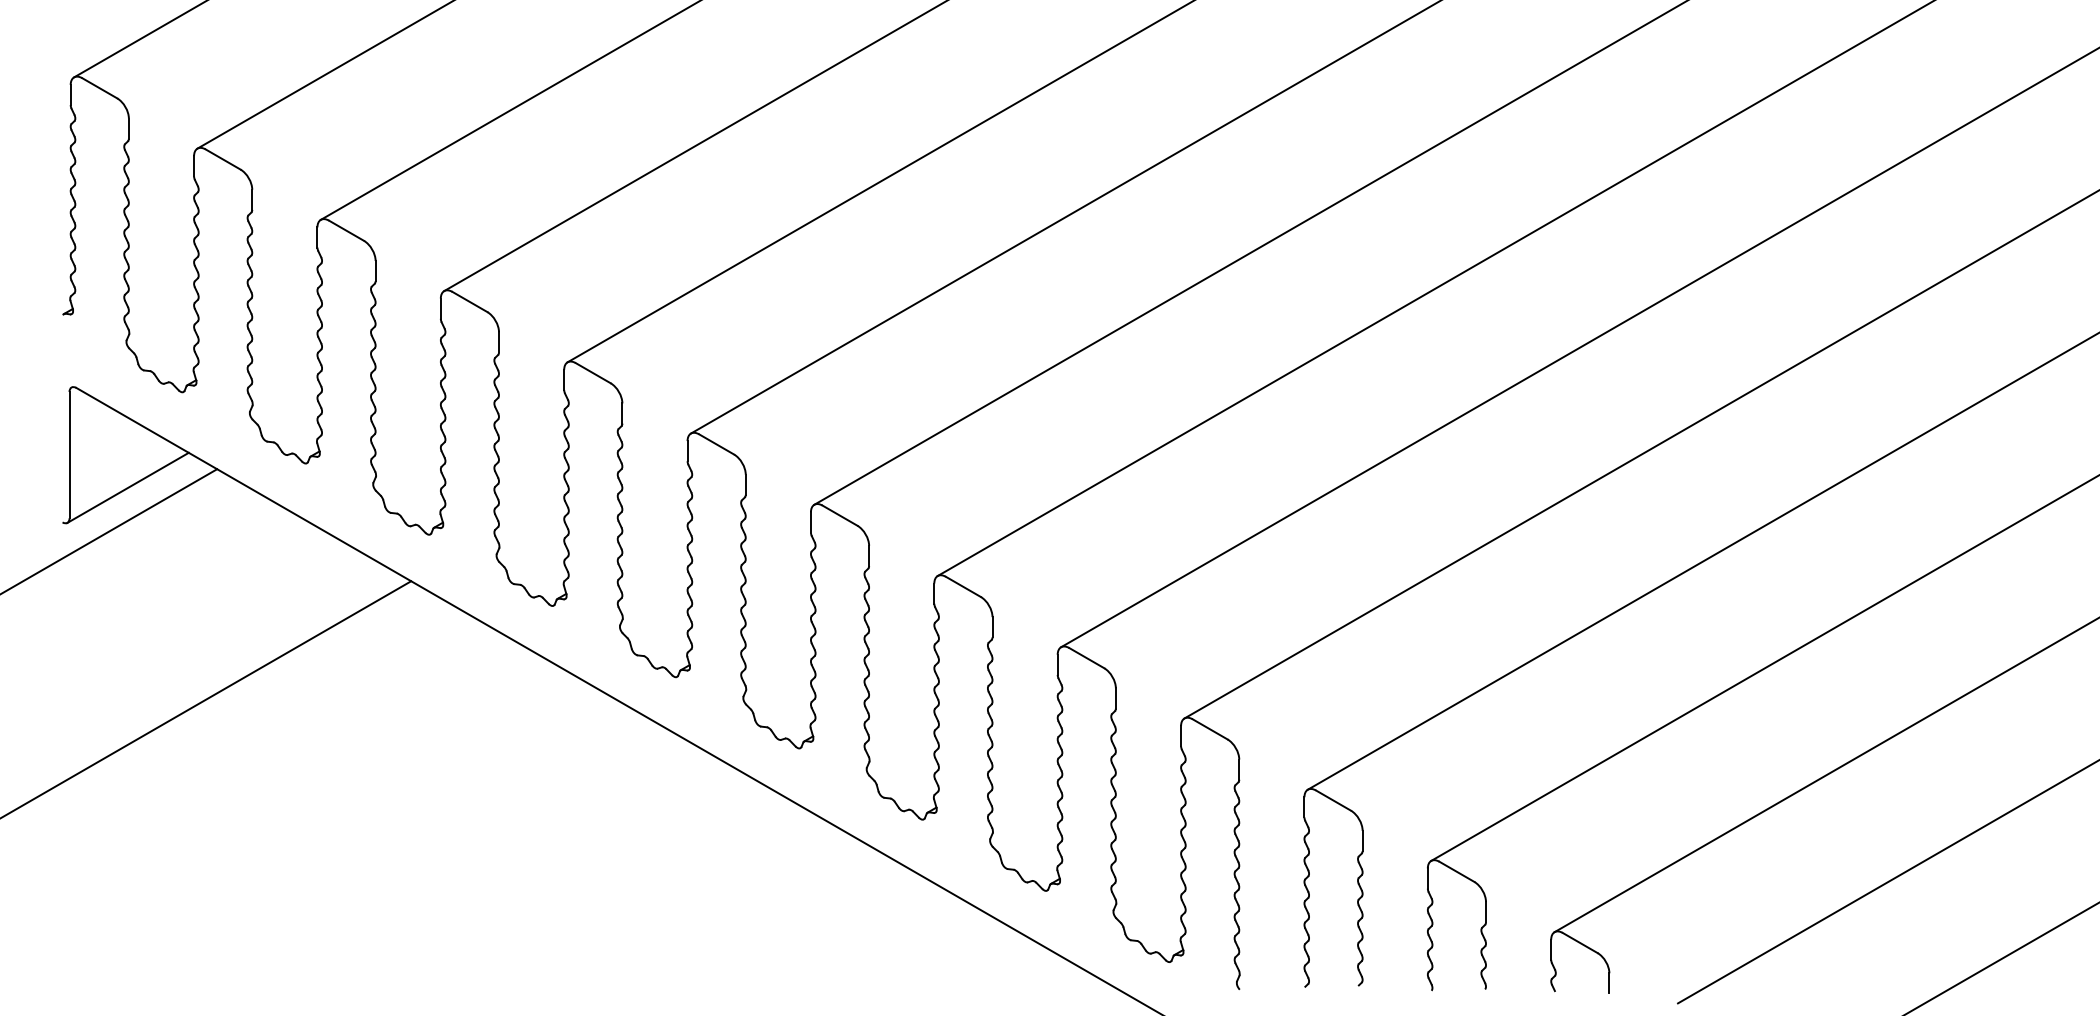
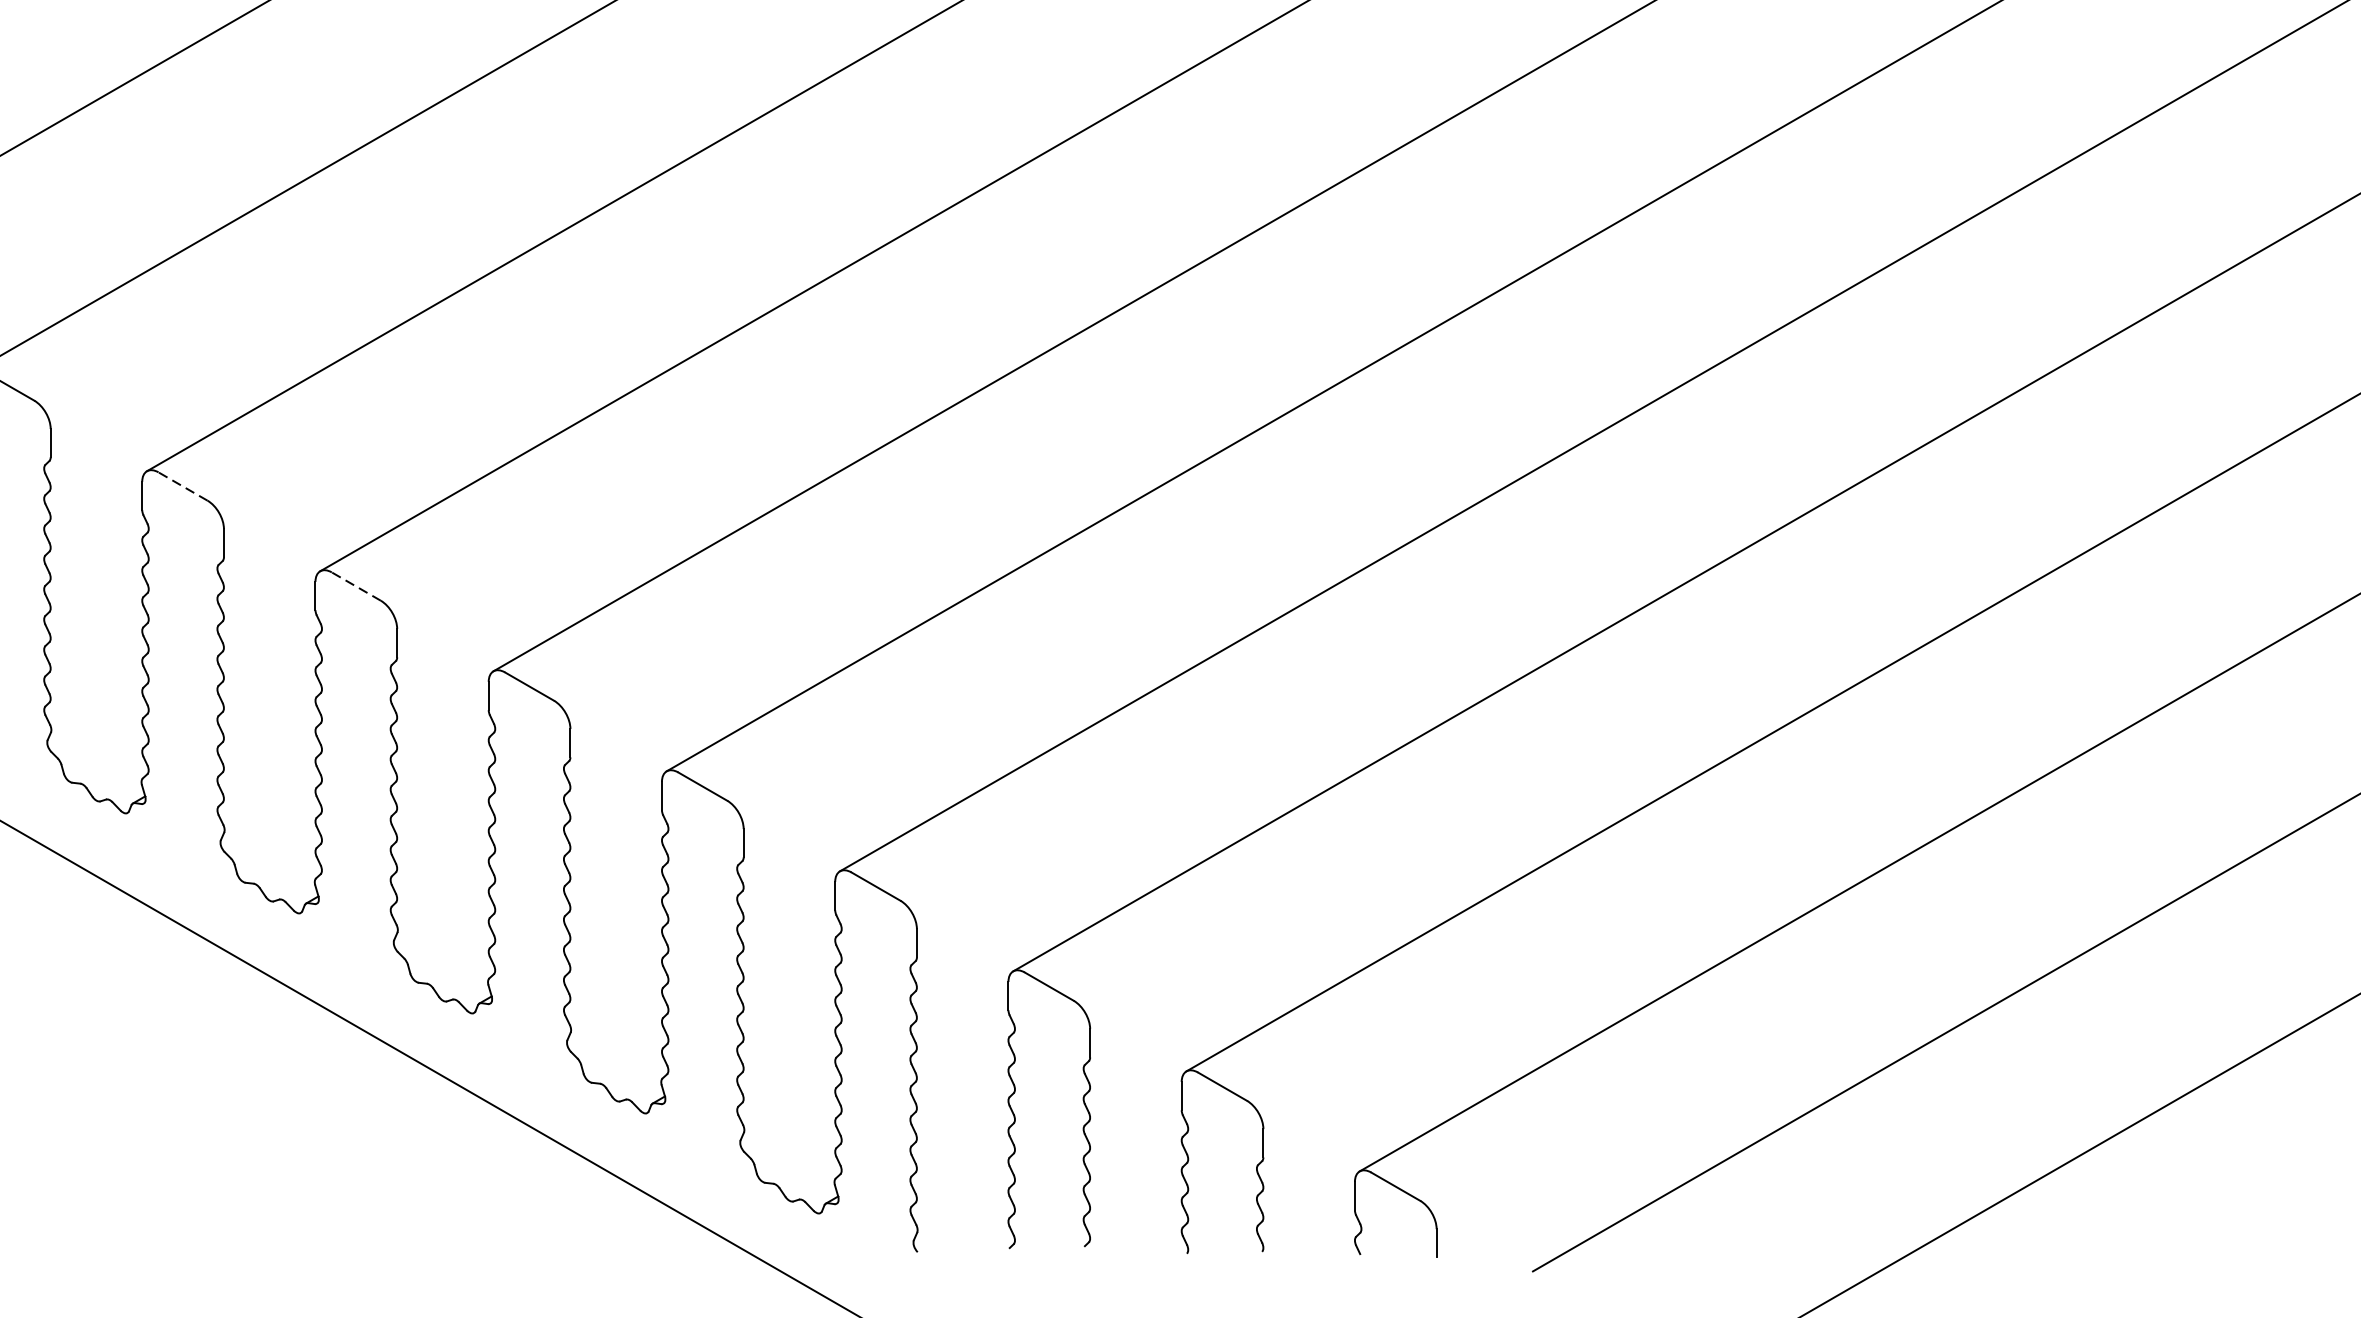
line: (716, 444) -> (182, 486), solid -> dashed
line: (839, 515) -> (355, 586), solid -> dashed

